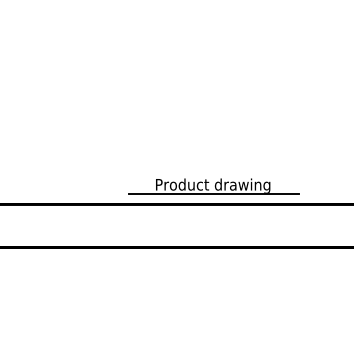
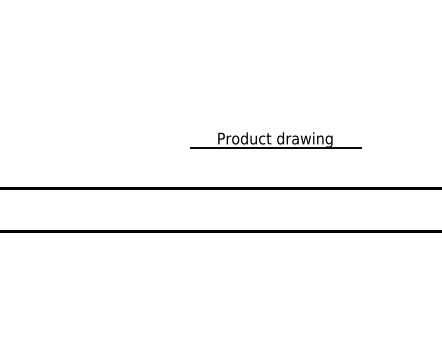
part: (213, 186) -> (275, 140), moved

